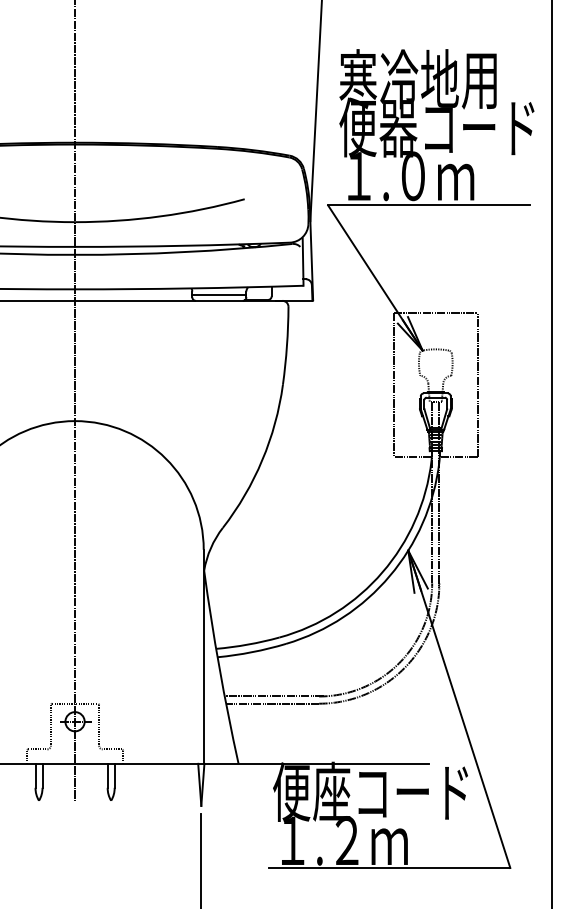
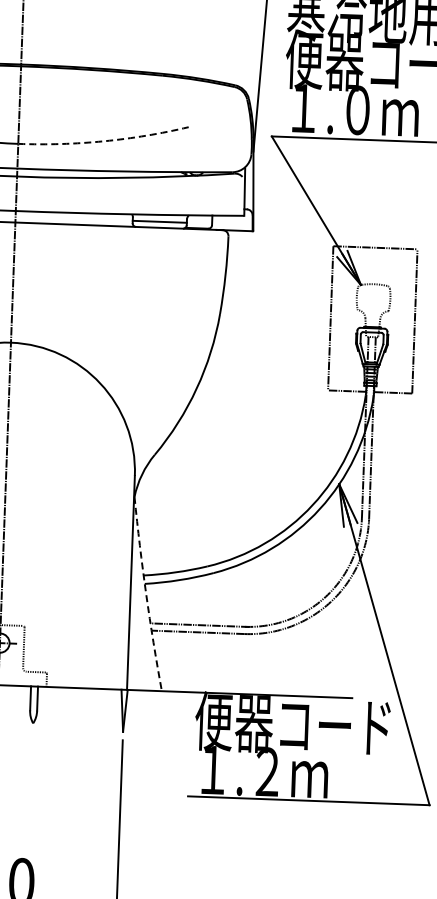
arc: (160, 216) -> (103, 141), solid -> dashed
arc: (219, 667) -> (146, 594), solid -> dashed
text: (332, 791) -> (254, 722), 便座コード -> 便器コード

